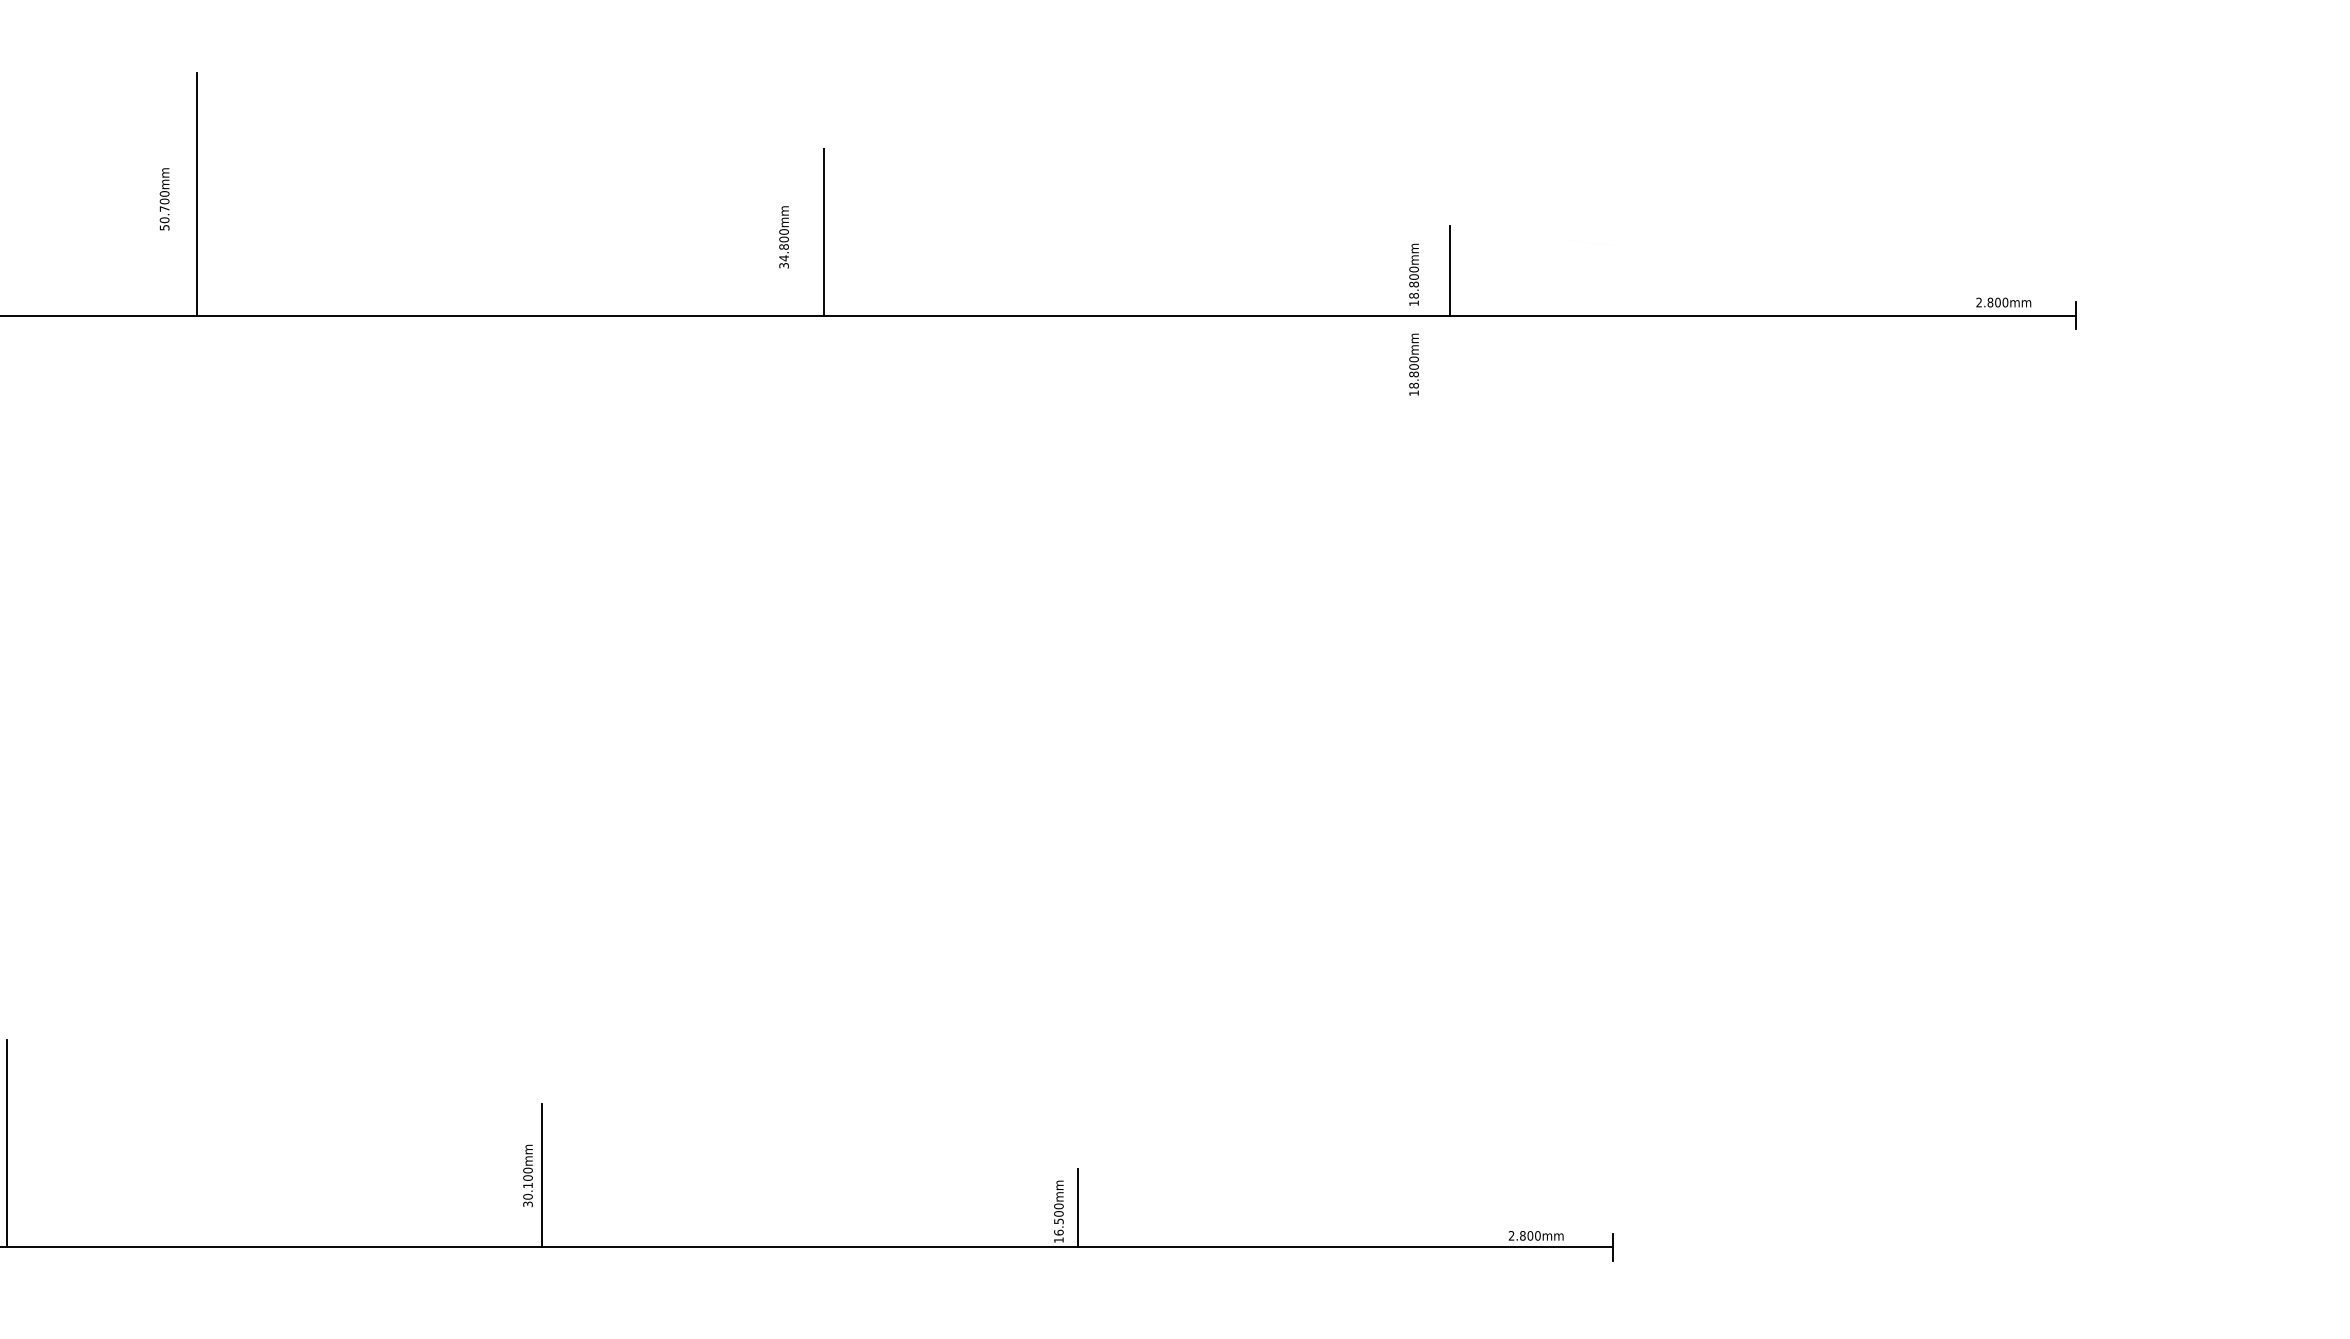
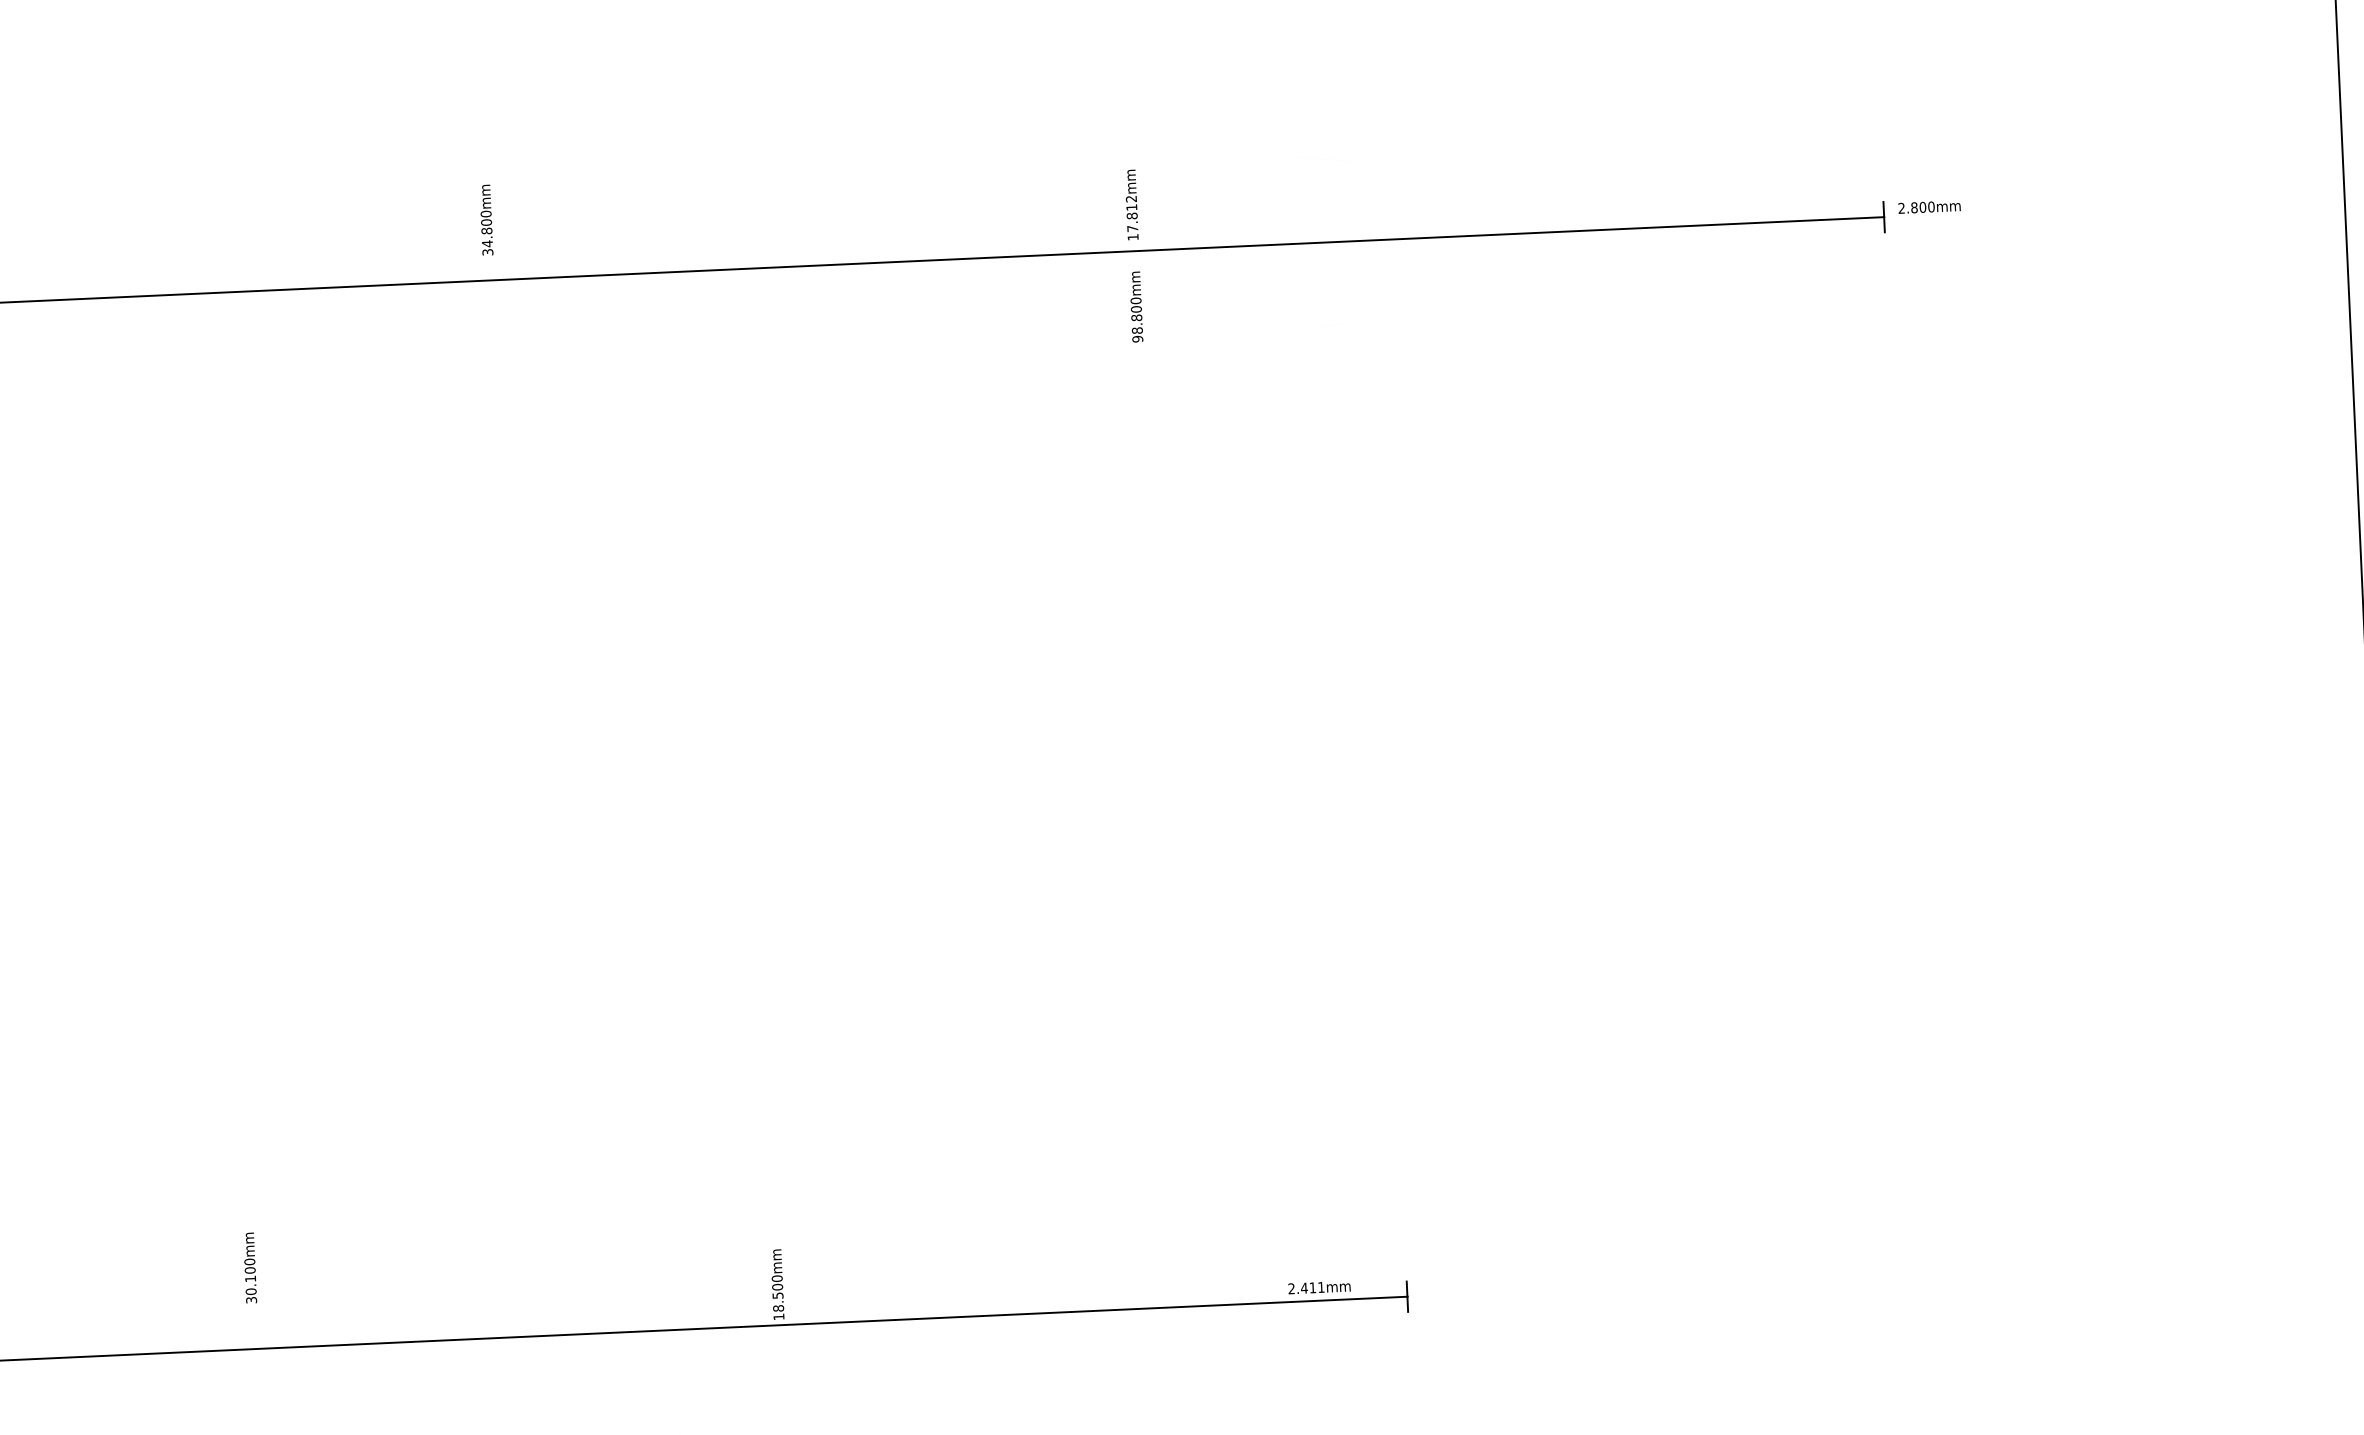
line: (823, 232) -> (460, 187), removed
text: (783, 237) -> (485, 220), moved
line: (1449, 270) -> (1171, 198), removed
text: (1413, 282) -> (1131, 213), 18.800mm -> 17.812mm
text: (2003, 302) -> (1929, 207), moved
text: (1413, 393) -> (1137, 339), 18.800mm -> 98.800mm
text: (527, 1175) -> (249, 1267), moved
line: (542, 1175) -> (190, 1270), removed
line: (1077, 1207) -> (798, 1278), removed
text: (1058, 1232) -> (778, 1308), 16.500mm -> 18.500mm
text: (1529, 1235) -> (1311, 1287), 2.800mm -> 2.411mm

